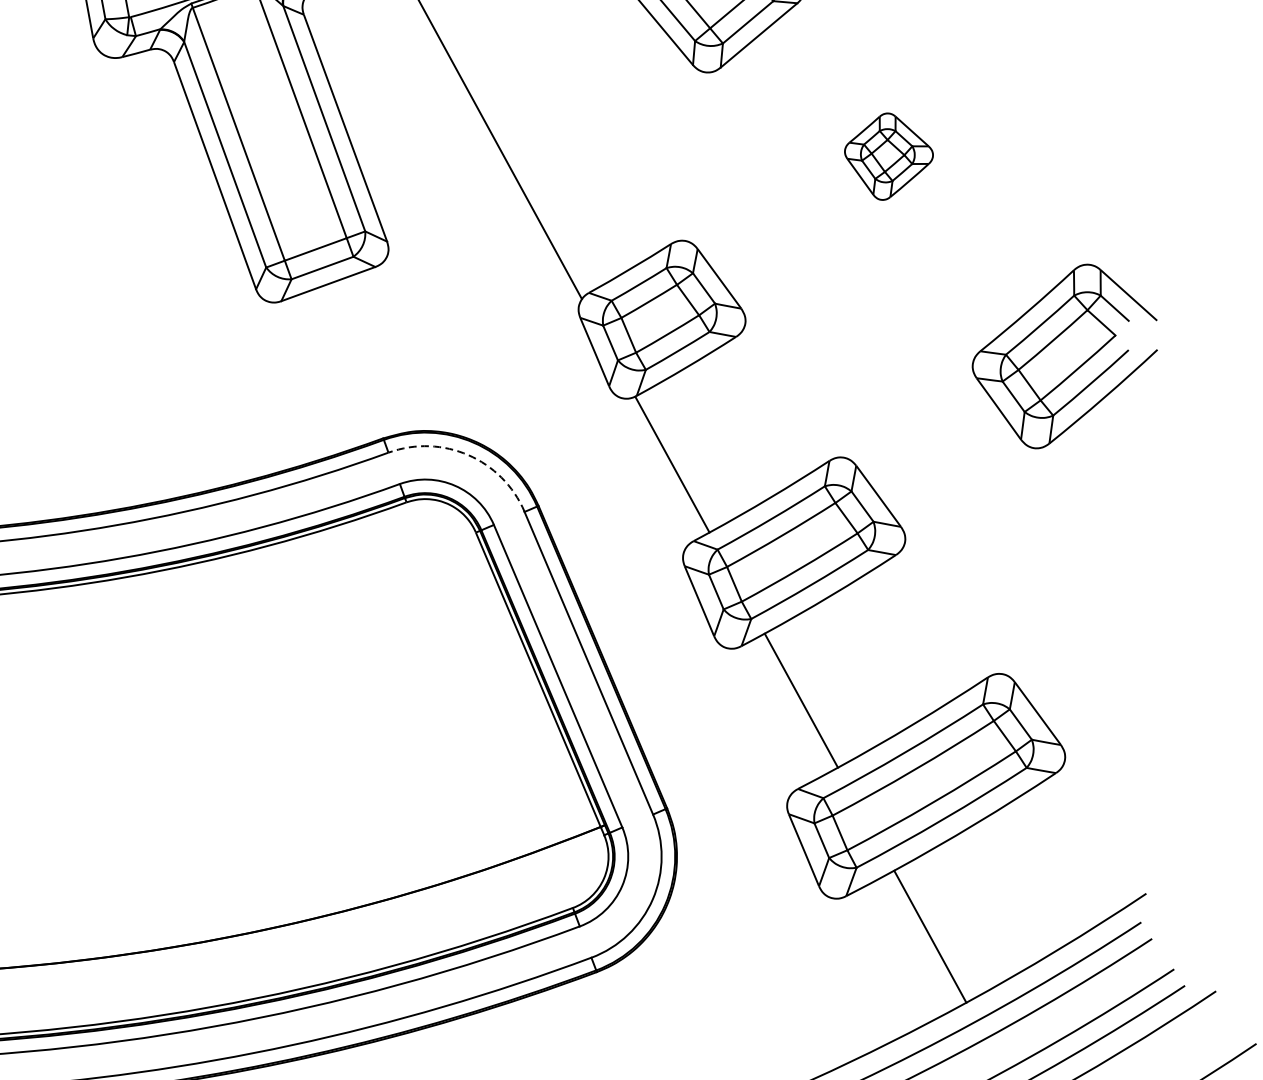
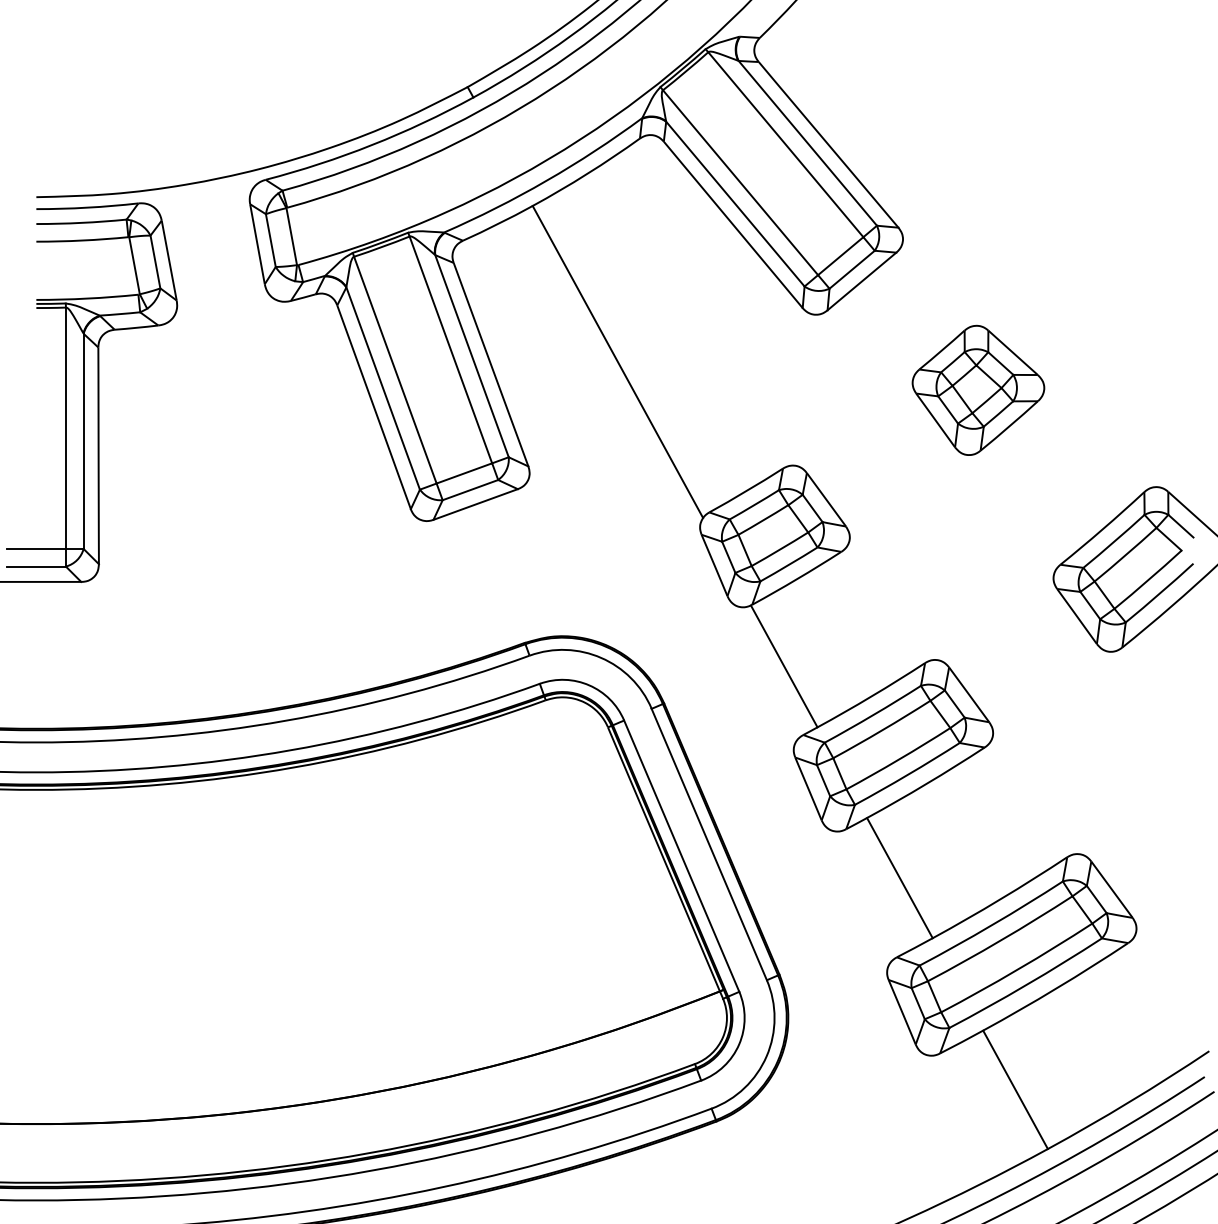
part: (889, 155) -> (978, 389), size x1.67
arc: (468, 454) -> (601, 657), dashed -> solid

